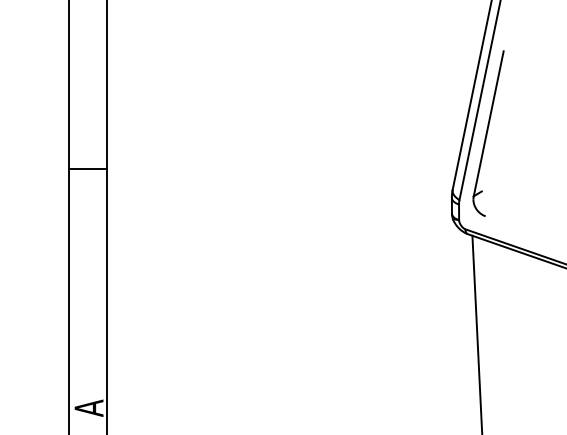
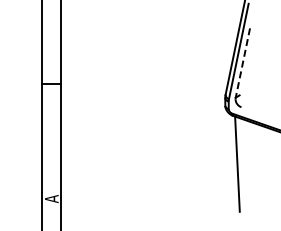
line: (487, 124) -> (242, 63), solid -> dashed

